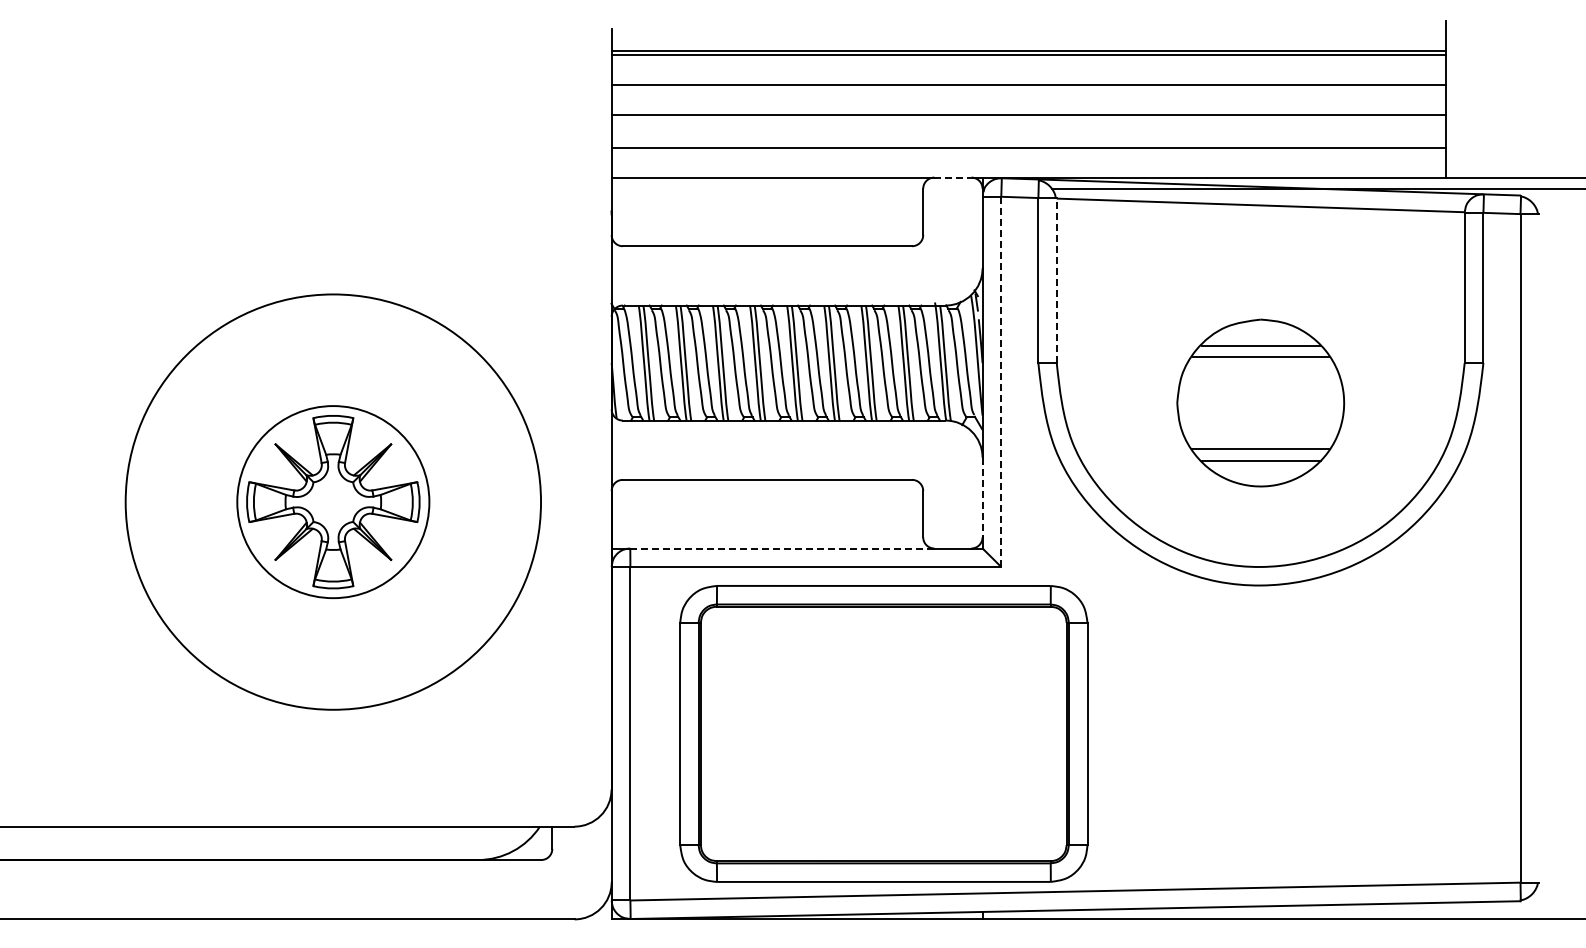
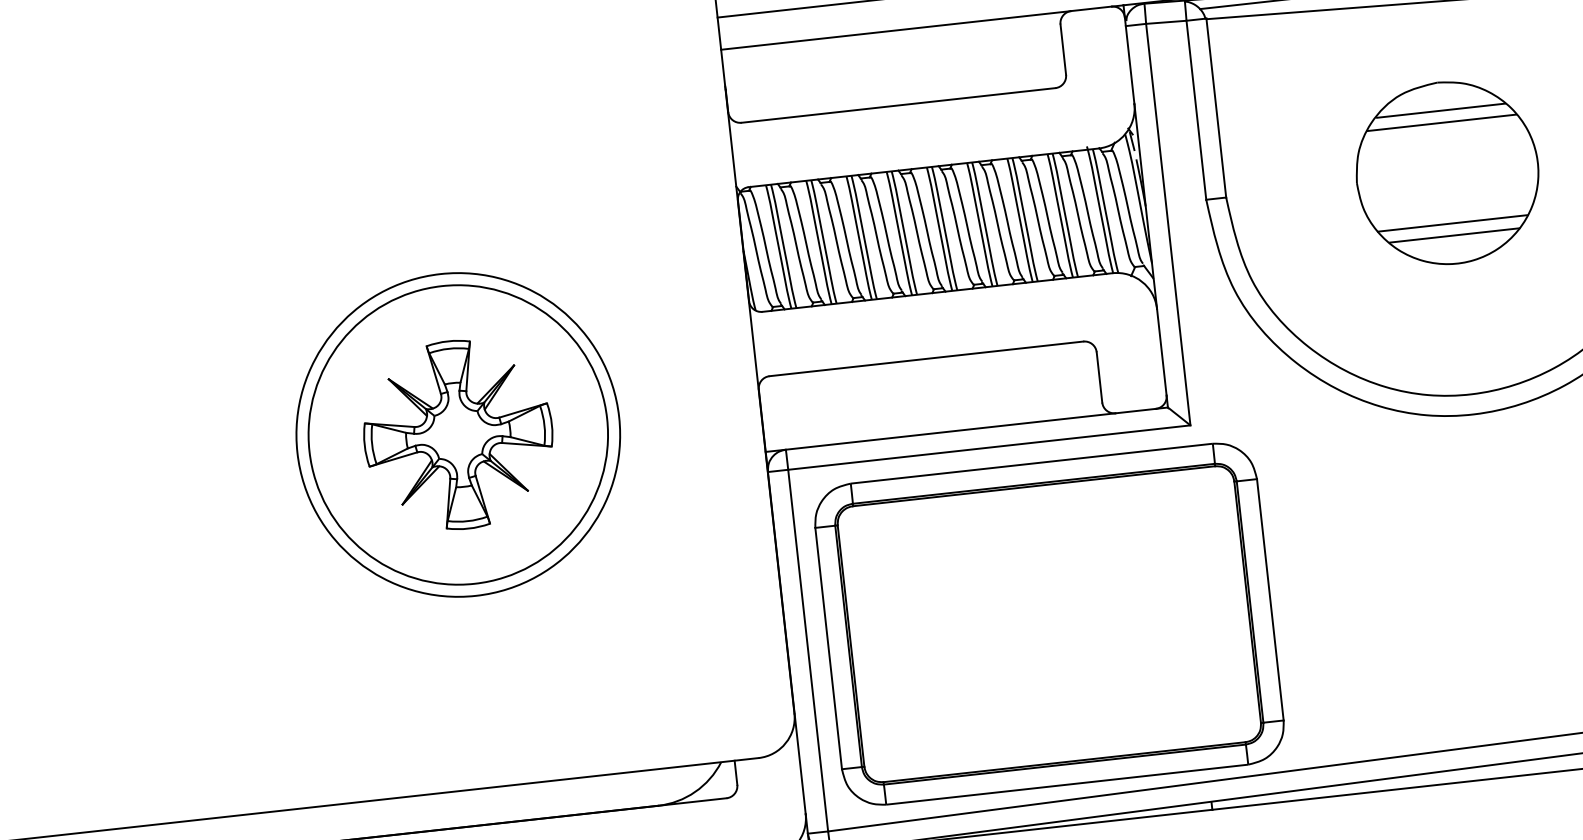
line: (952, 177) -> (1090, 8), dashed -> solid
line: (1056, 280) -> (1216, 108), dashed -> solid
line: (1001, 381) -> (1168, 224), dashed -> solid
part: (1260, 402) -> (1447, 172), moved
line: (982, 497) -> (1161, 352), dashed -> solid
circle: (333, 501) -> (458, 434), size x0.71
circle: (333, 501) -> (458, 434), size x1.43
line: (781, 548) -> (949, 431), dashed -> solid
part: (883, 733) -> (1049, 623), moved

